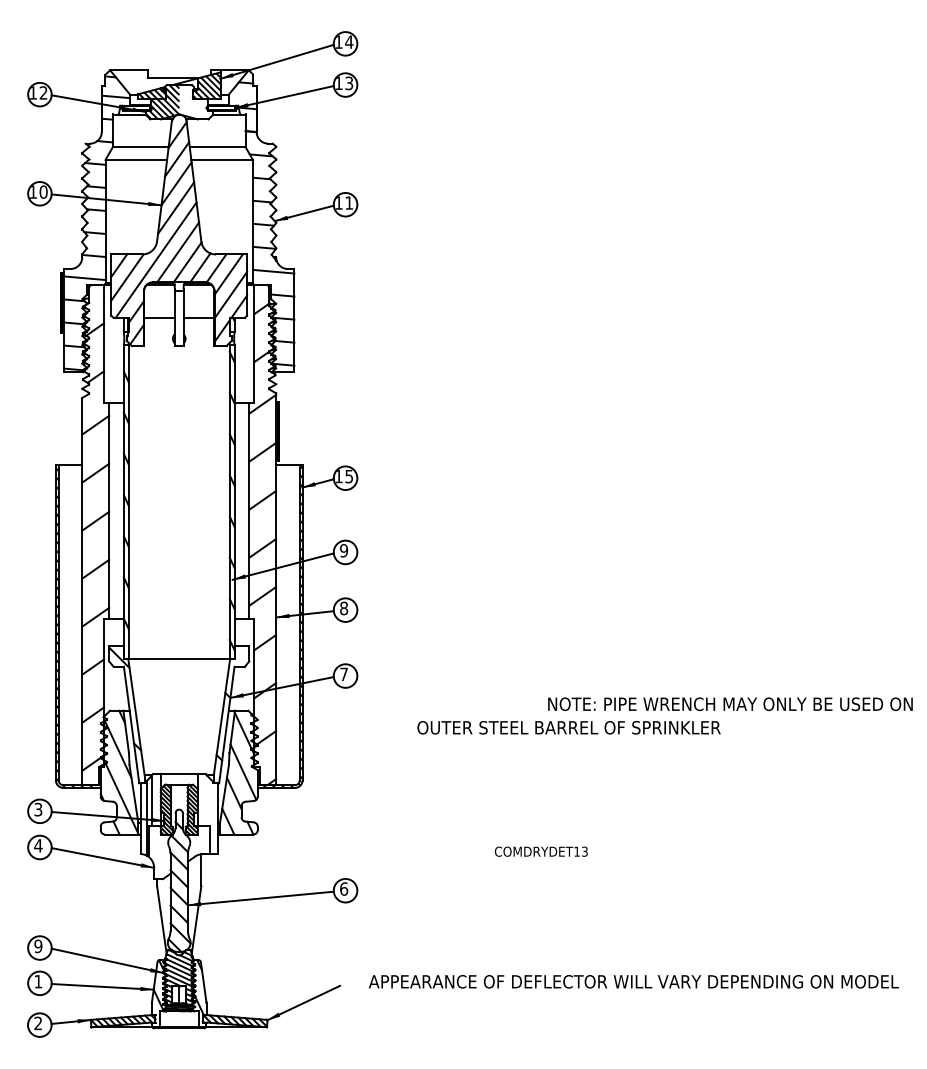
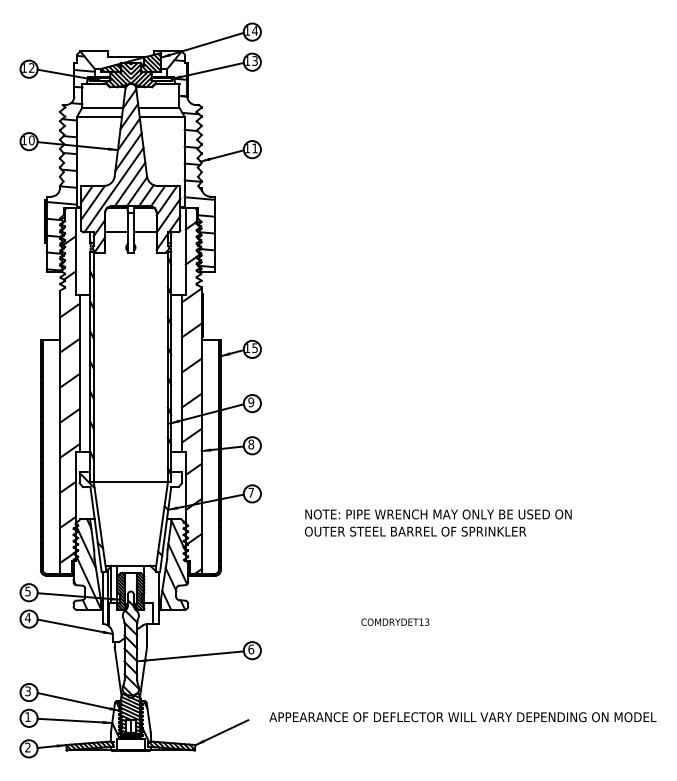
hatch: (195, 102) -> (142, 74), added
text: (730, 704) -> (438, 514), moved
text: (38, 808) -> (28, 590), 3 -> 5
text: (38, 945) -> (28, 690), 9 -> 3

